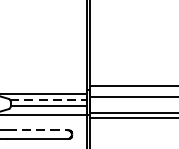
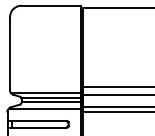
line: (48, 99) -> (50, 97), dashed -> solid
line: (37, 129) -> (42, 120), dashed -> solid

